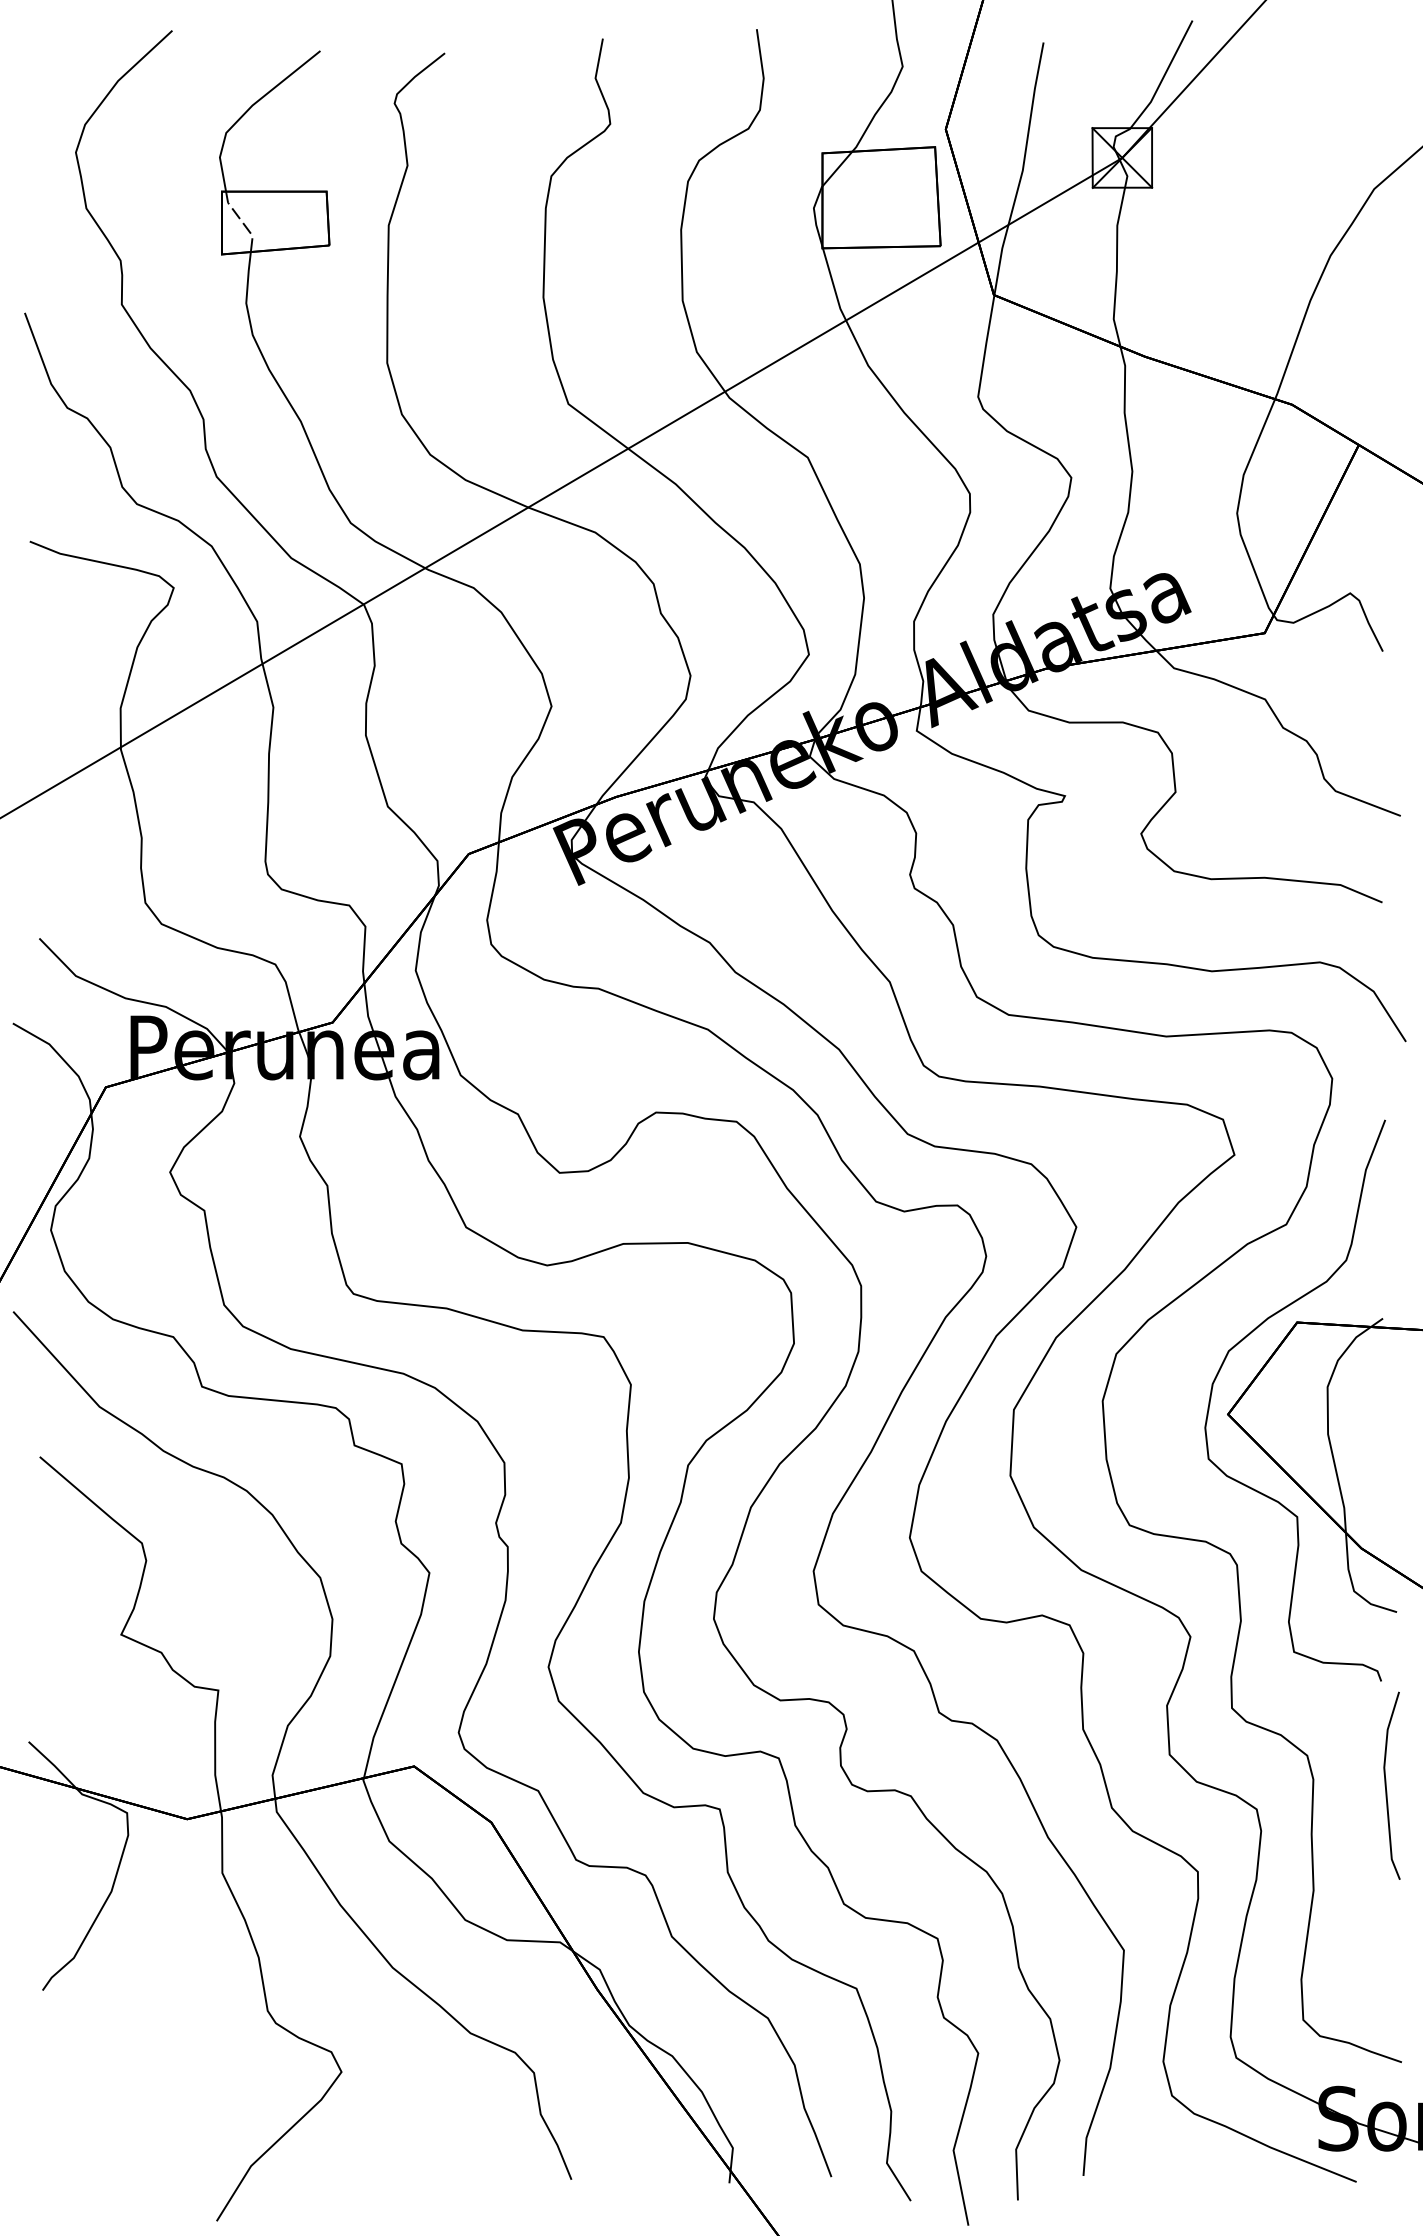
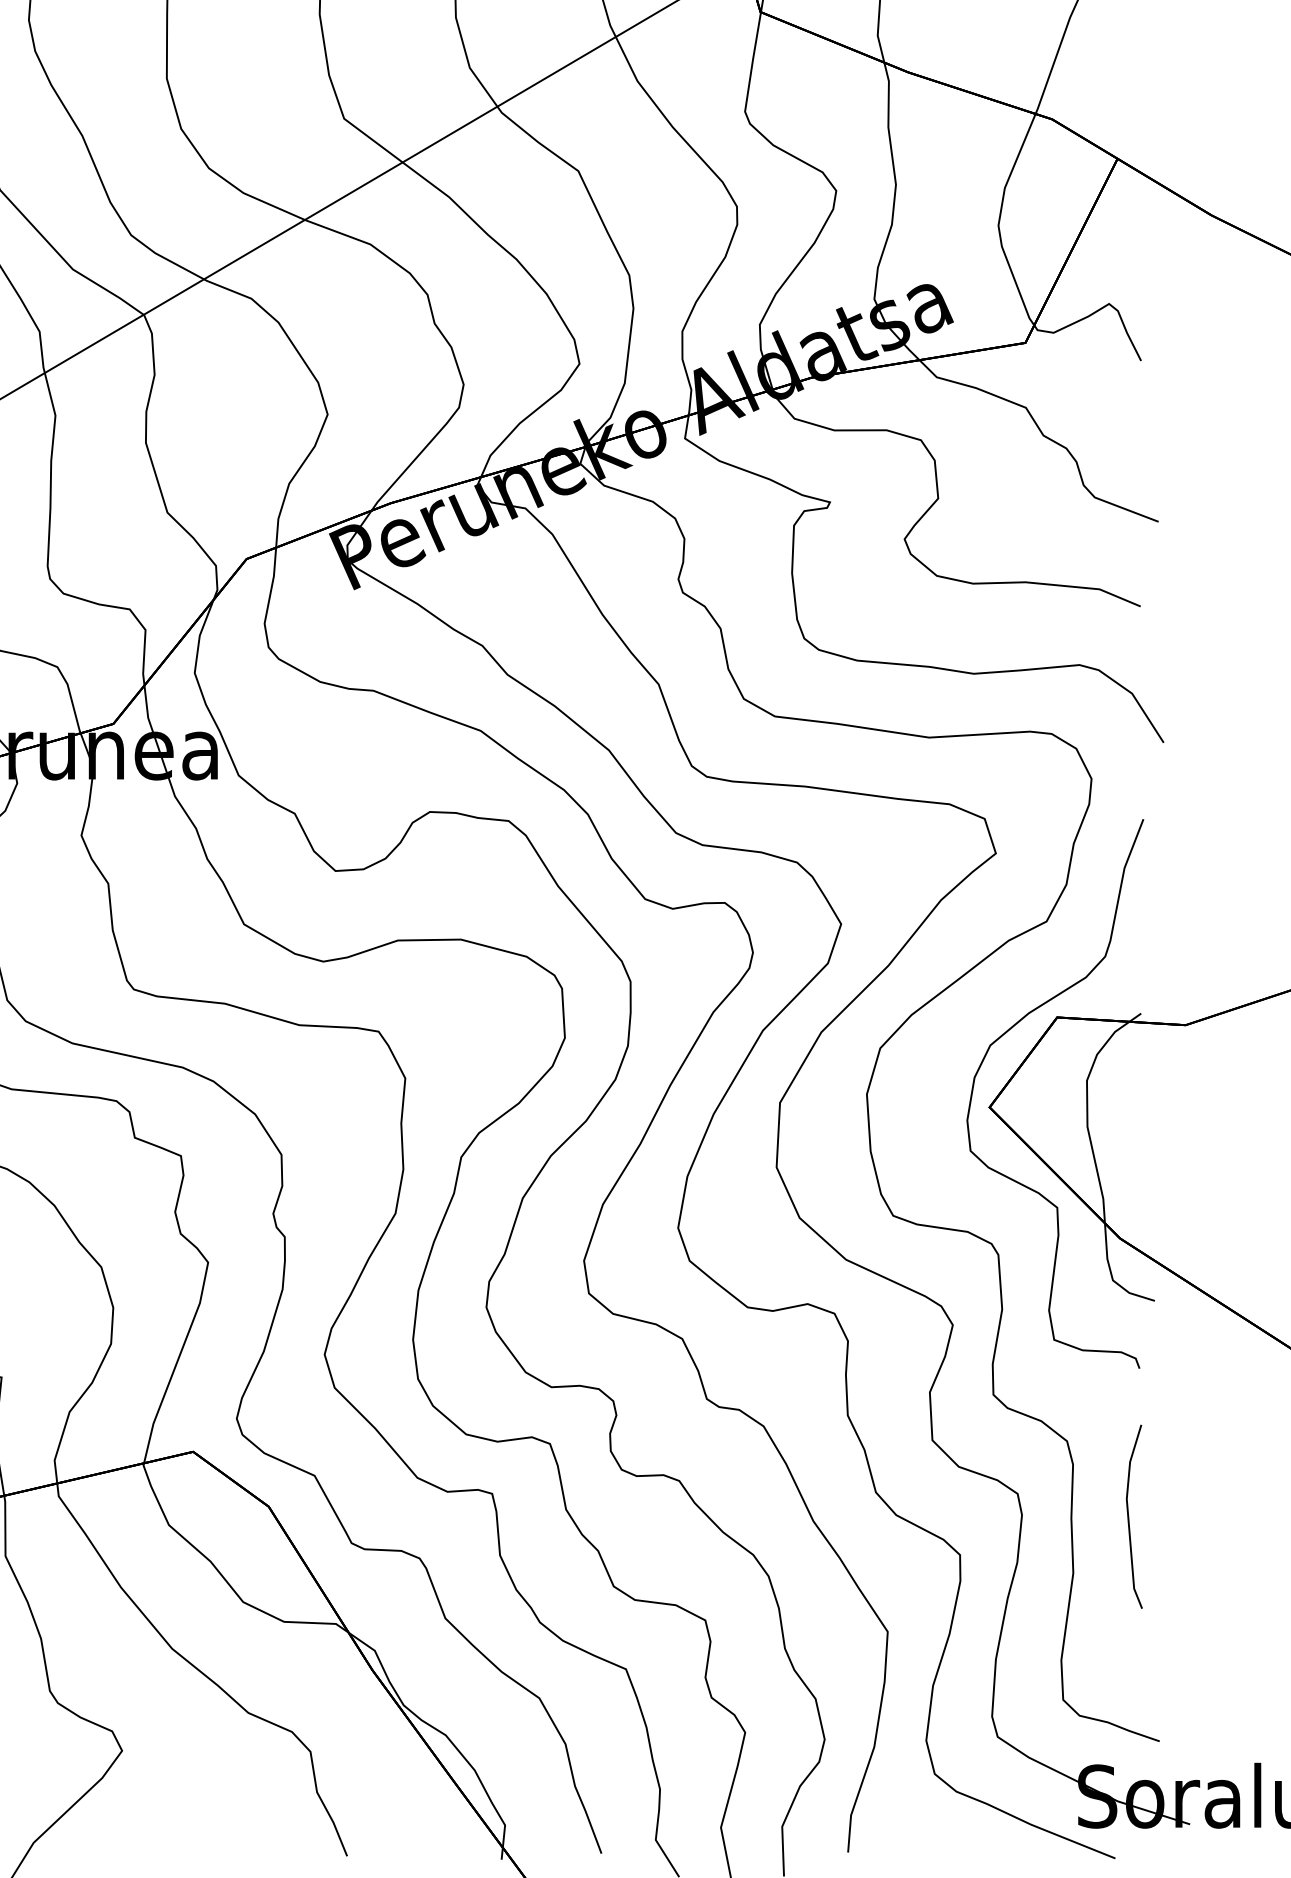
line: (1386, 1785) -> (1128, 1516), moved

